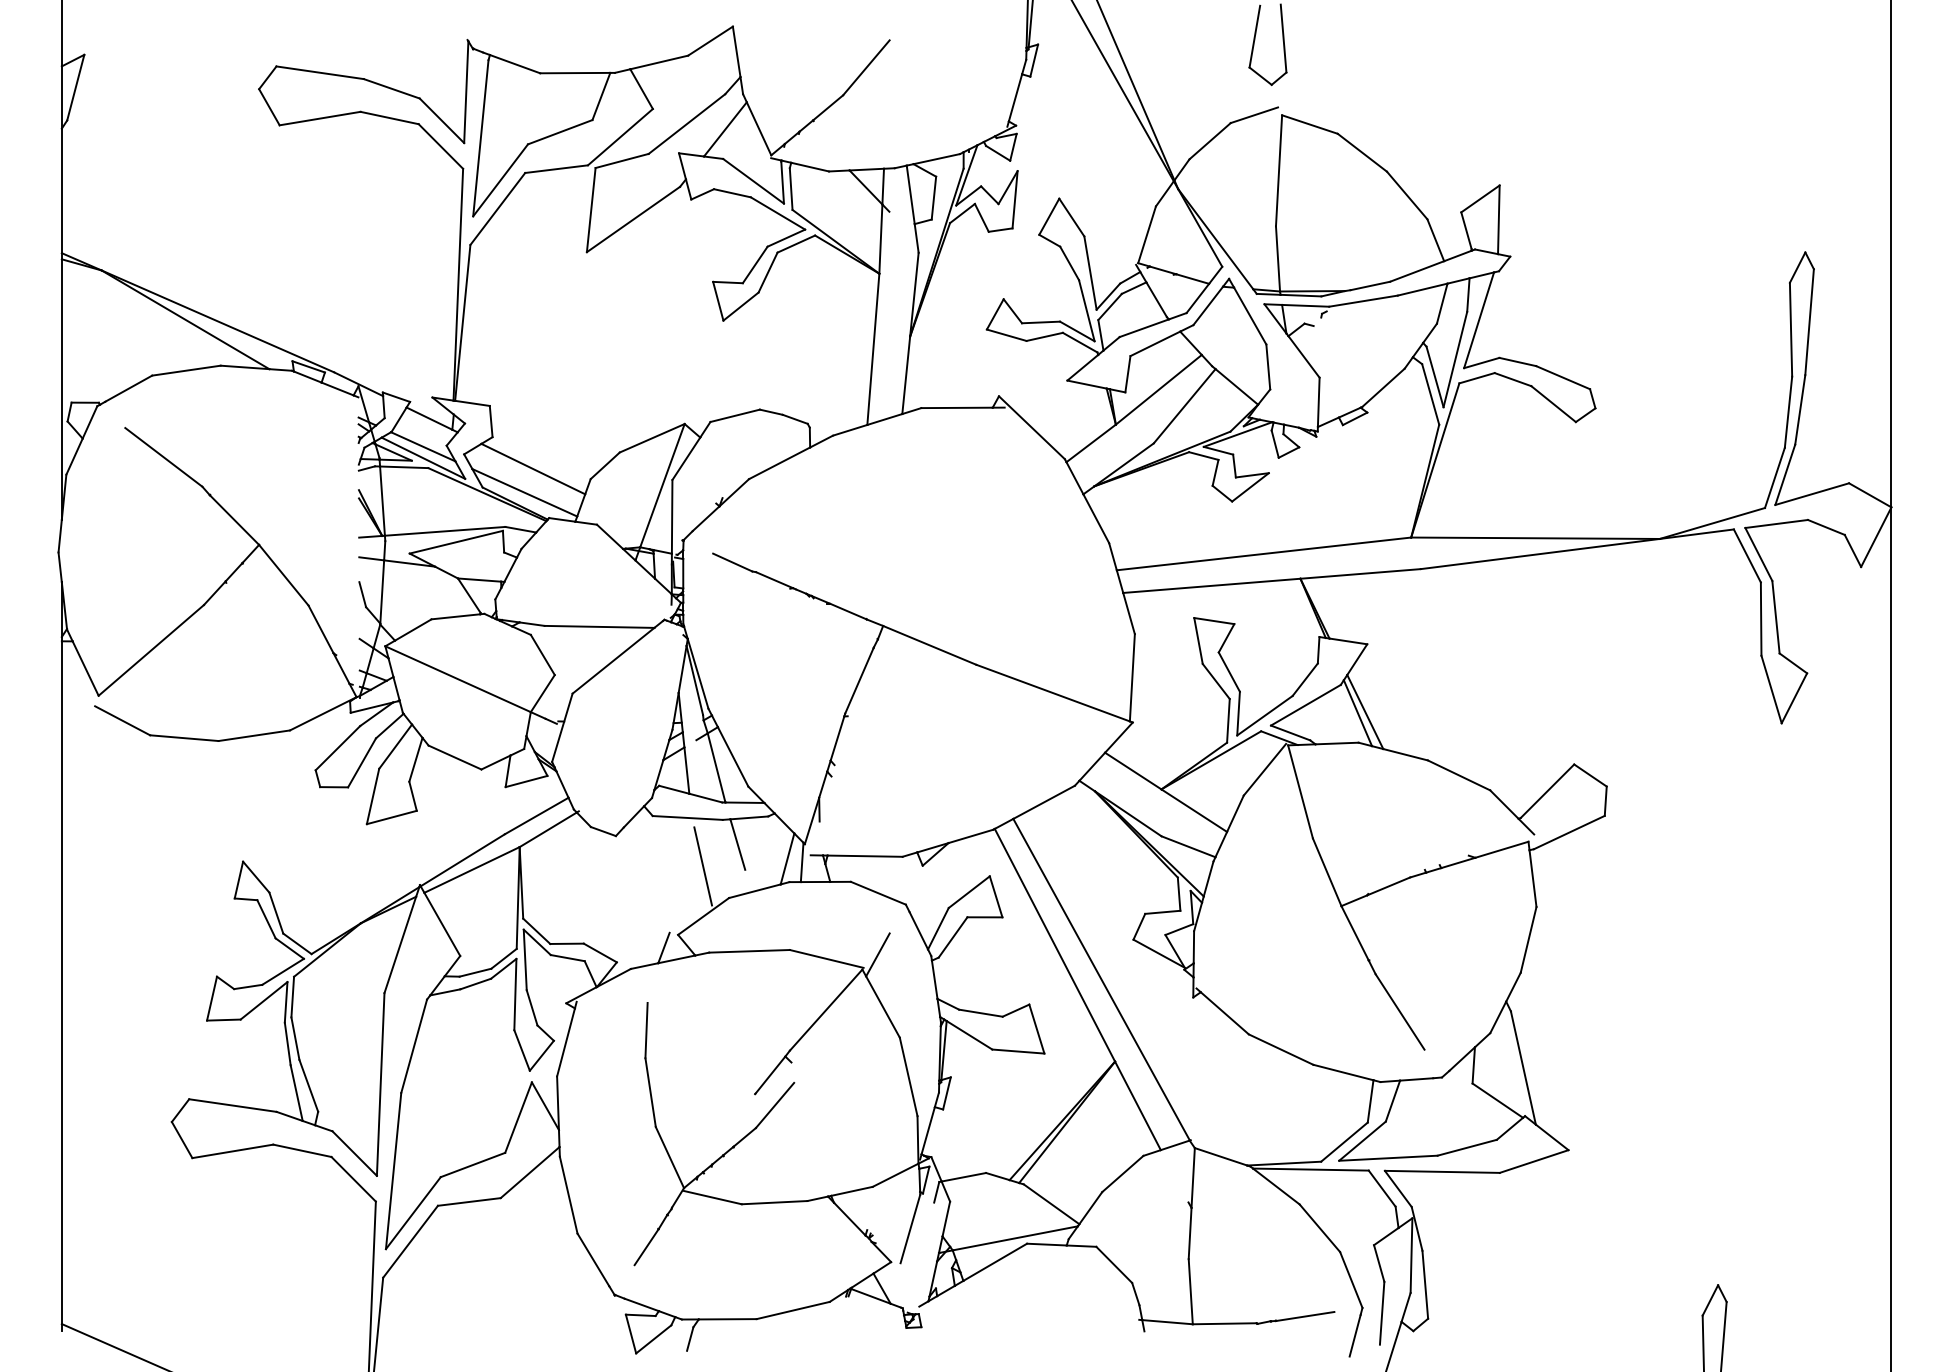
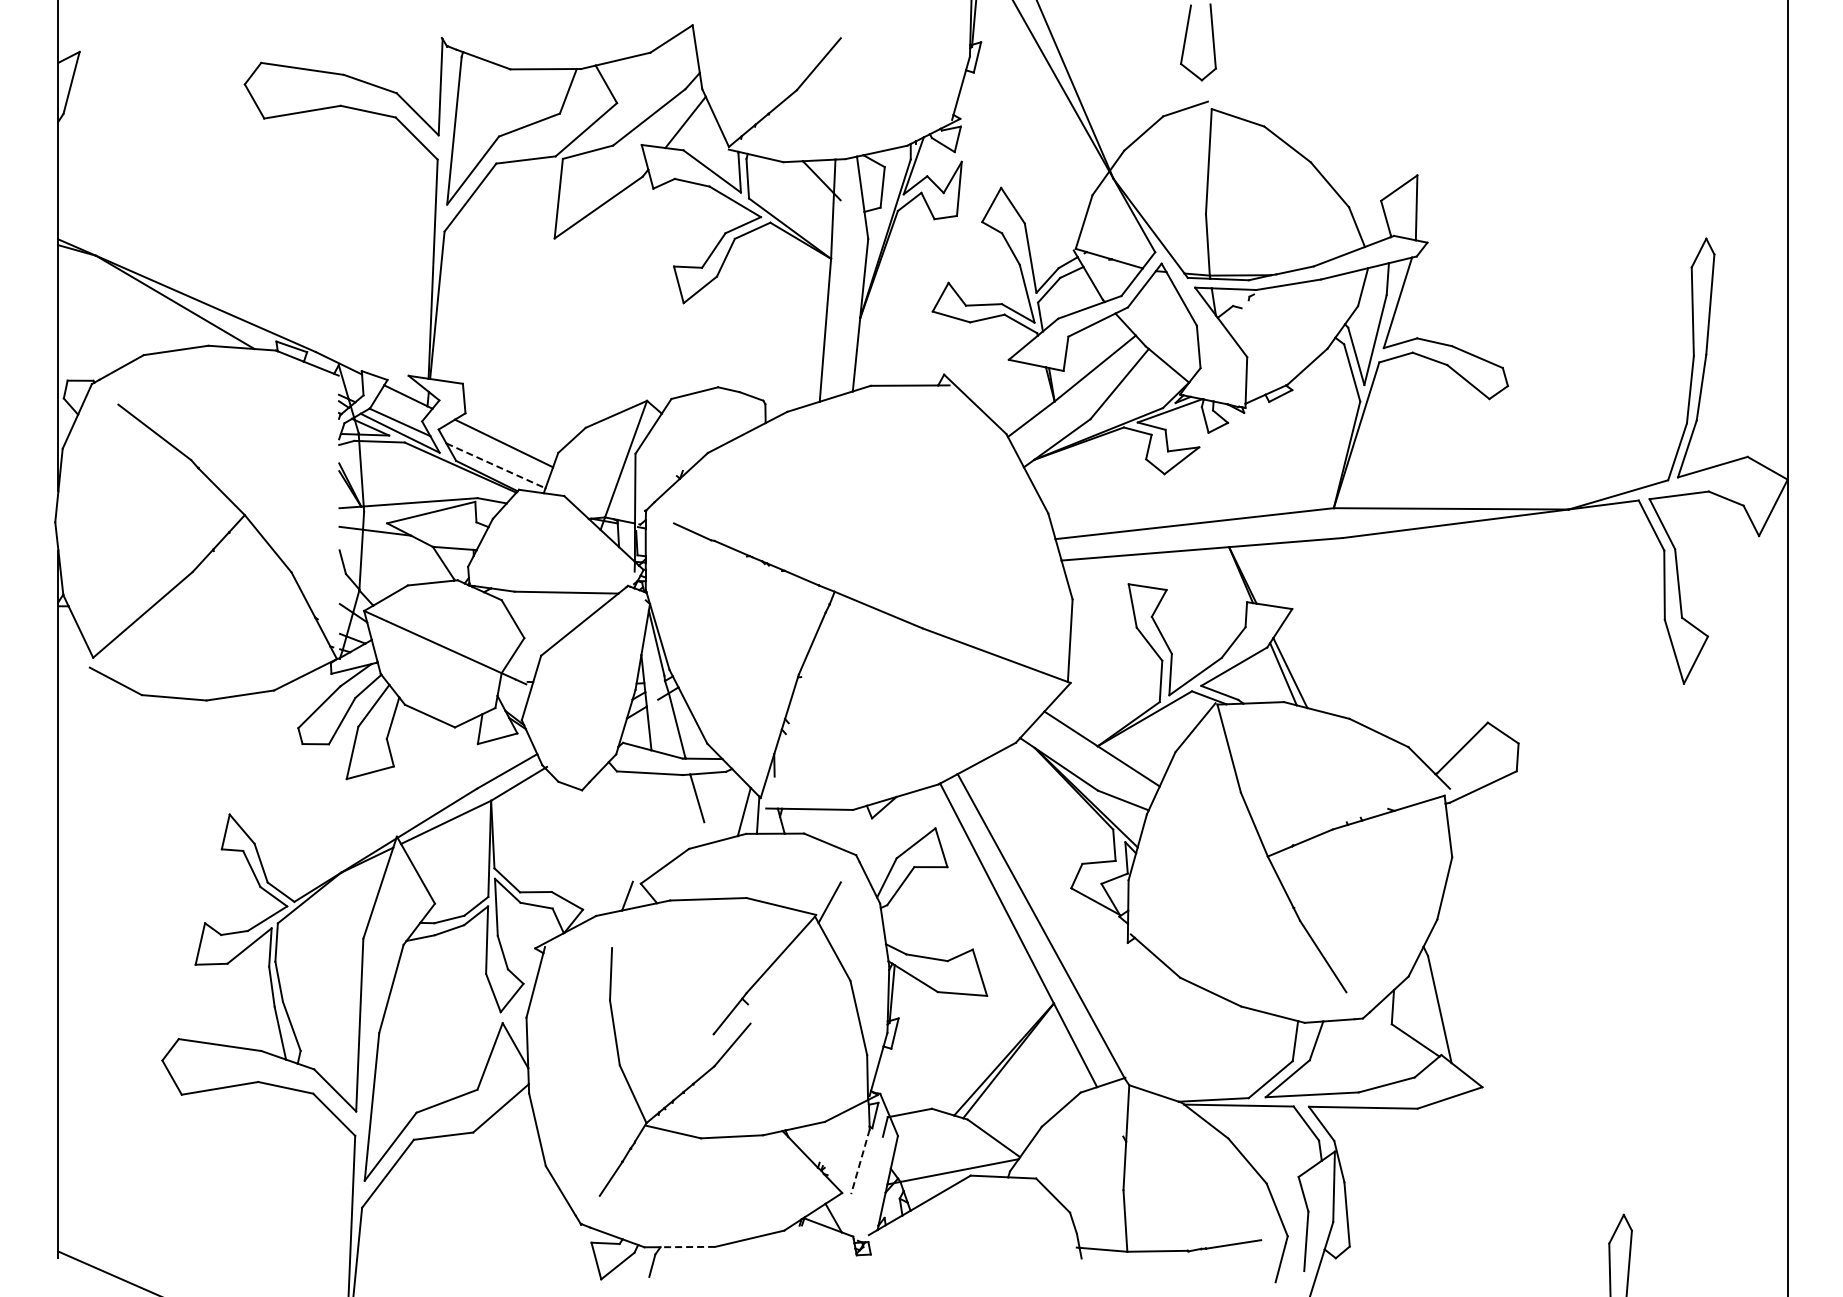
line: (525, 493) -> (496, 466), solid -> dashed
line: (703, 865) -> (664, 818), removed
line: (910, 1228) -> (860, 1161), solid -> dashed
line: (727, 1319) -> (687, 1247), solid -> dashed

